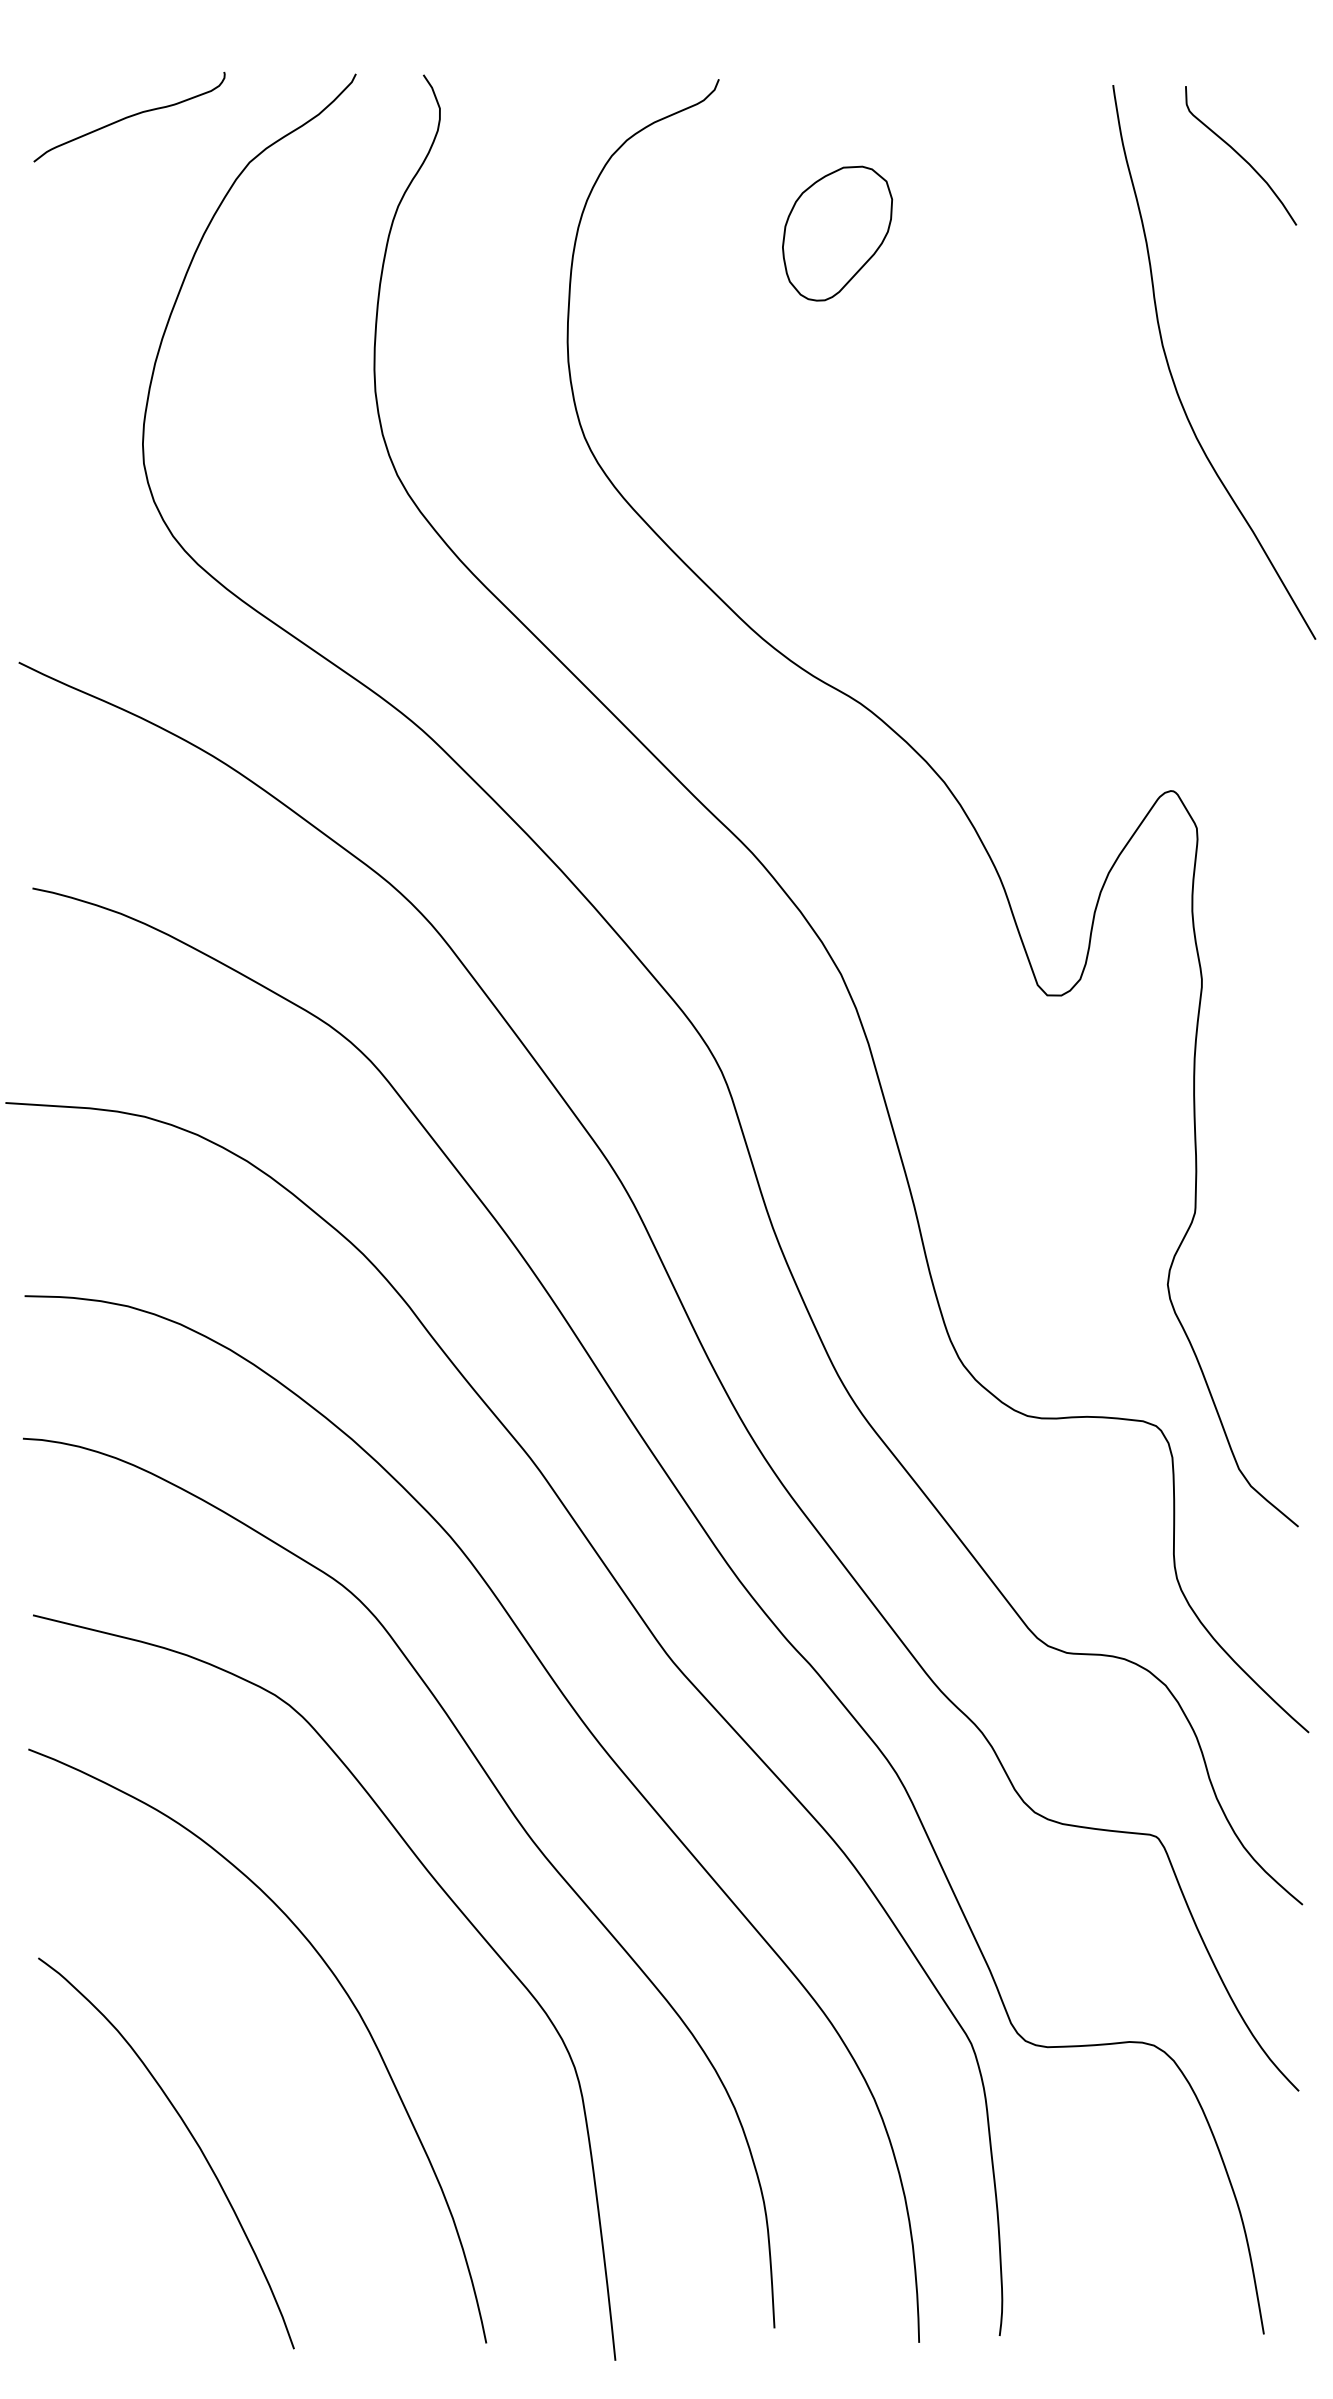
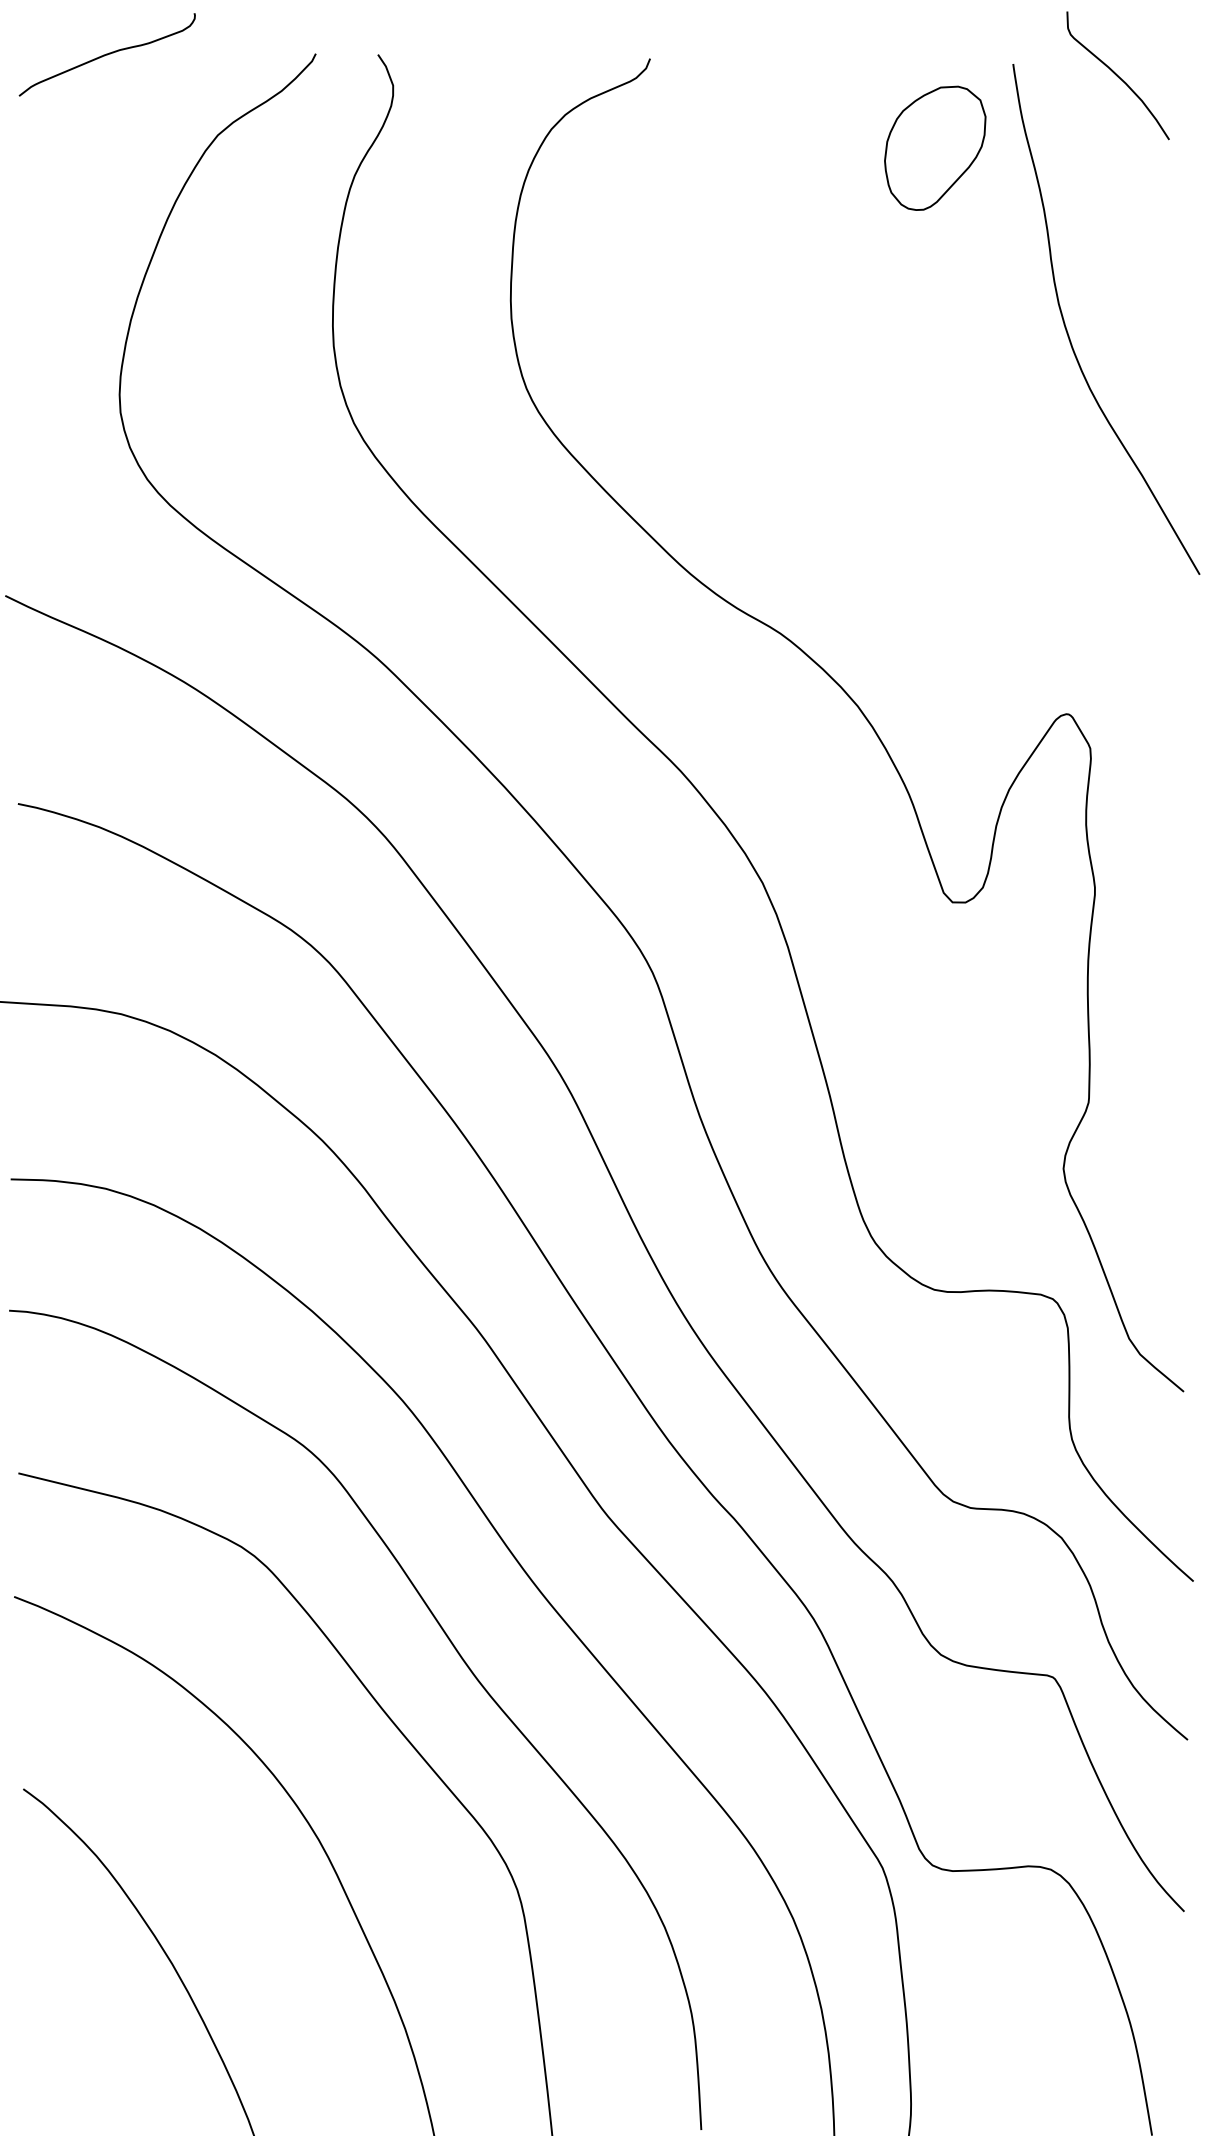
curve: (129, 116) -> (107, 54), moved
curve: (1241, 155) -> (1118, 75), moved
part: (837, 233) -> (935, 148), moved

